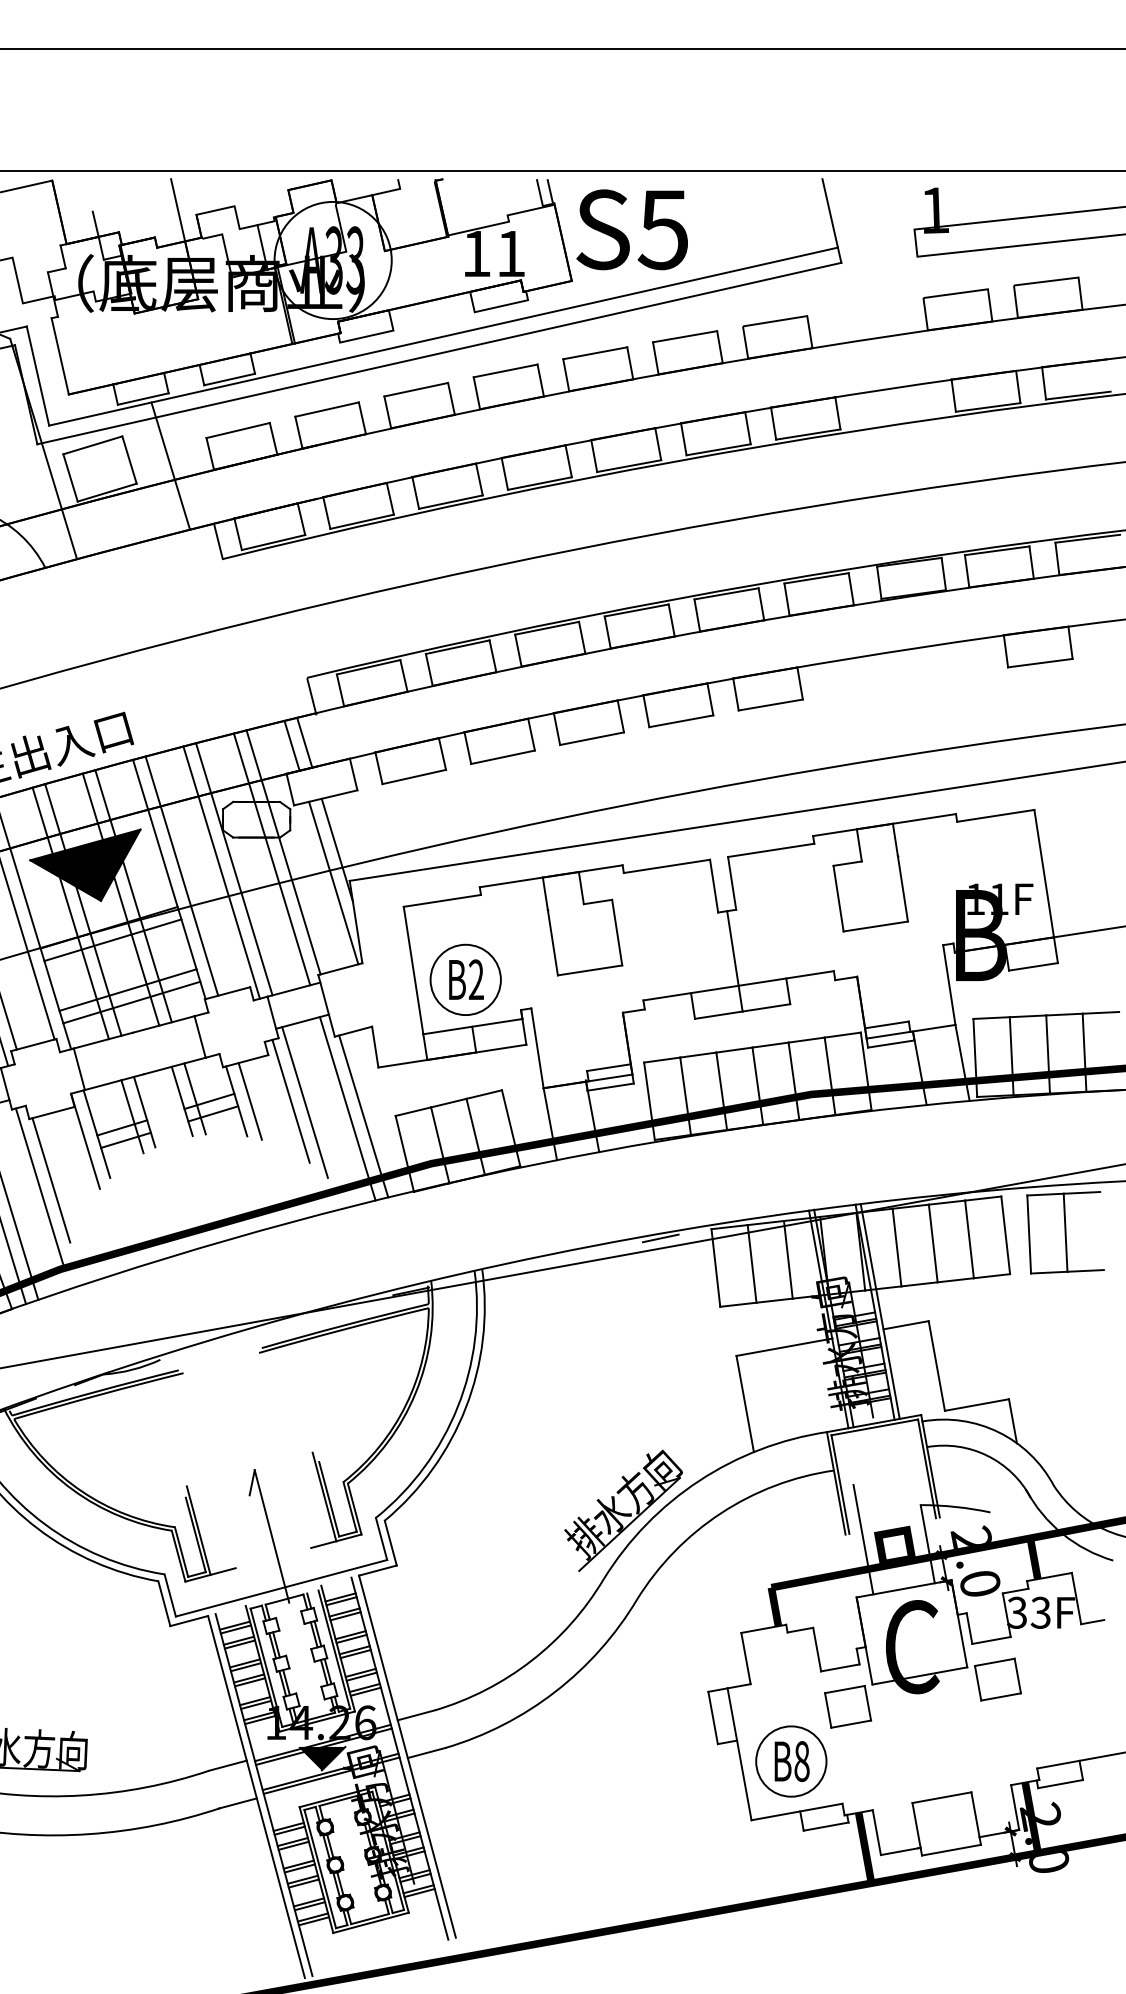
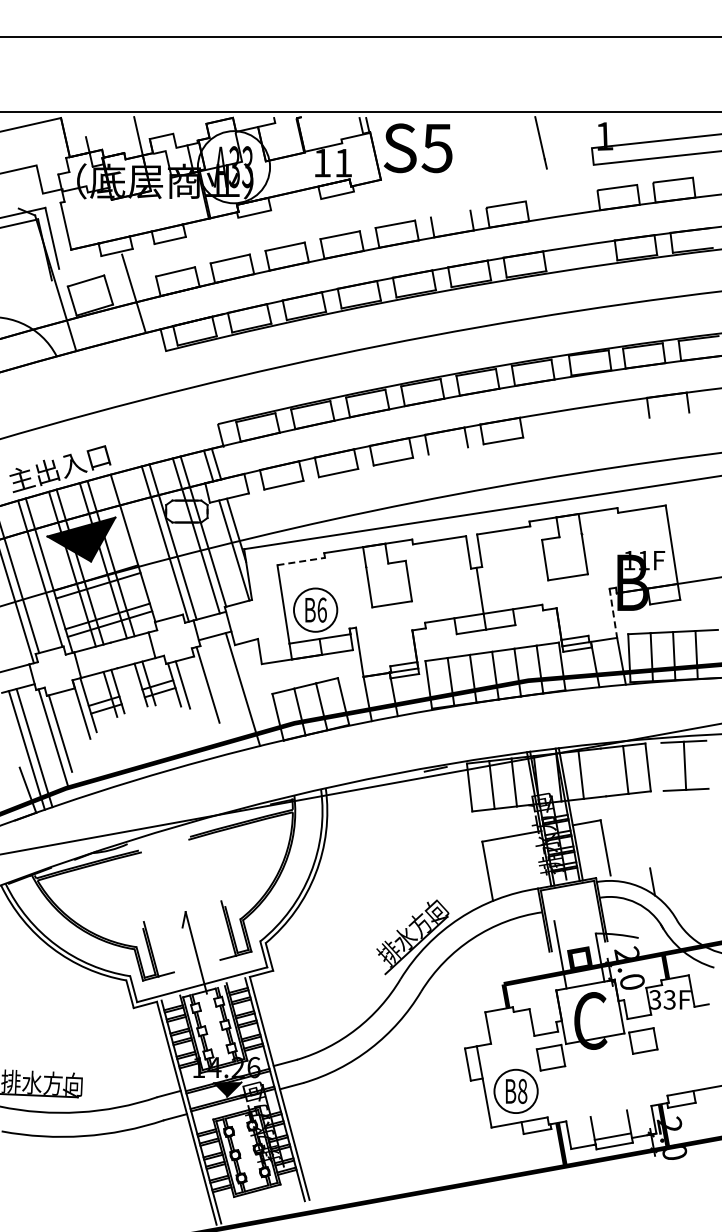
line: (442, 335) -> (301, 213), removed
line: (684, 335) -> (450, 213), removed
line: (437, 353) -> (298, 224), removed
line: (1040, 662) -> (669, 414), removed
line: (681, 720) -> (448, 450), removed
line: (181, 874) -> (140, 545), removed
line: (442, 900) -> (301, 561), solid -> dashed
text: (475, 978) -> (321, 609), B2 -> B6
line: (949, 985) -> (613, 613), solid -> dashed
line: (304, 1102) -> (216, 685), removed
line: (363, 1116) -> (252, 694), removed
line: (1029, 1233) -> (662, 766), removed
line: (933, 1243) -> (603, 772), removed
line: (977, 1404) -> (630, 871), removed
line: (941, 1797) -> (612, 1136), moved

